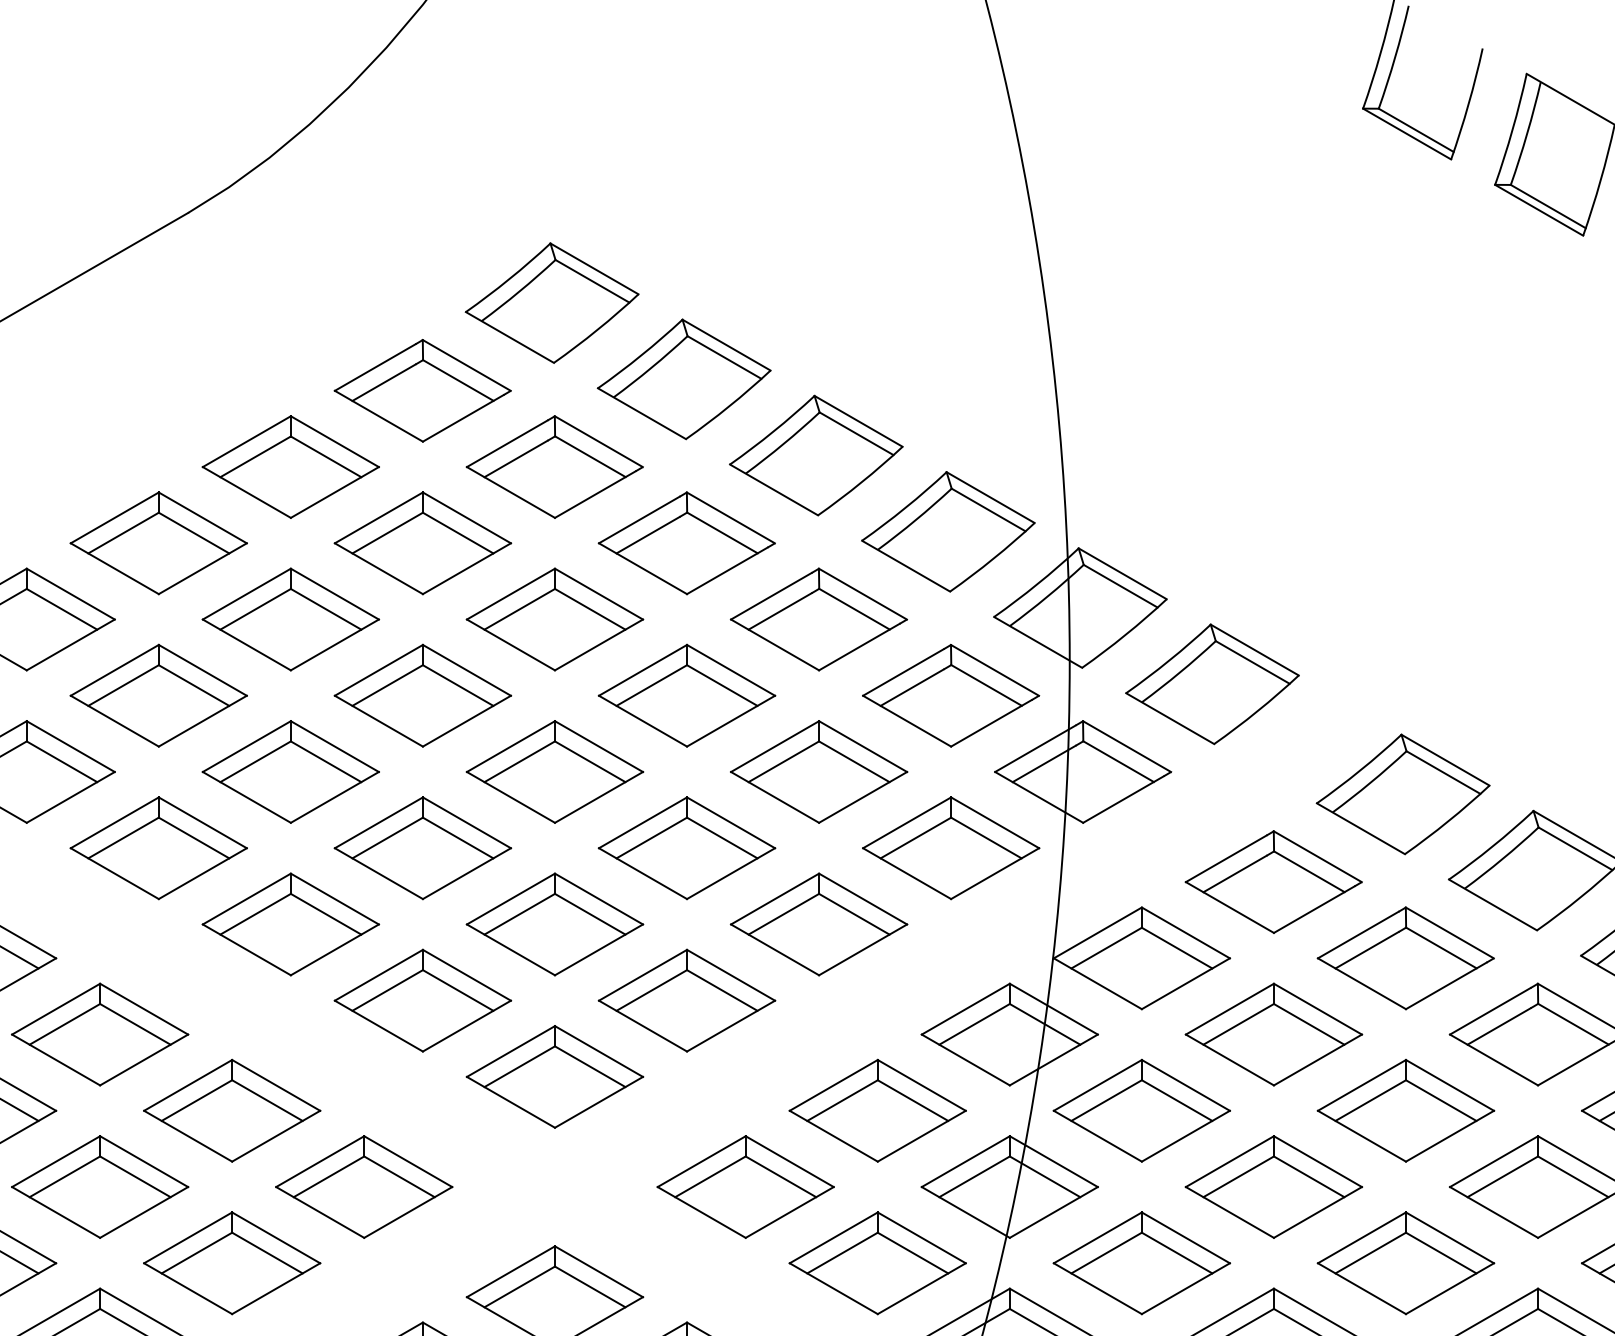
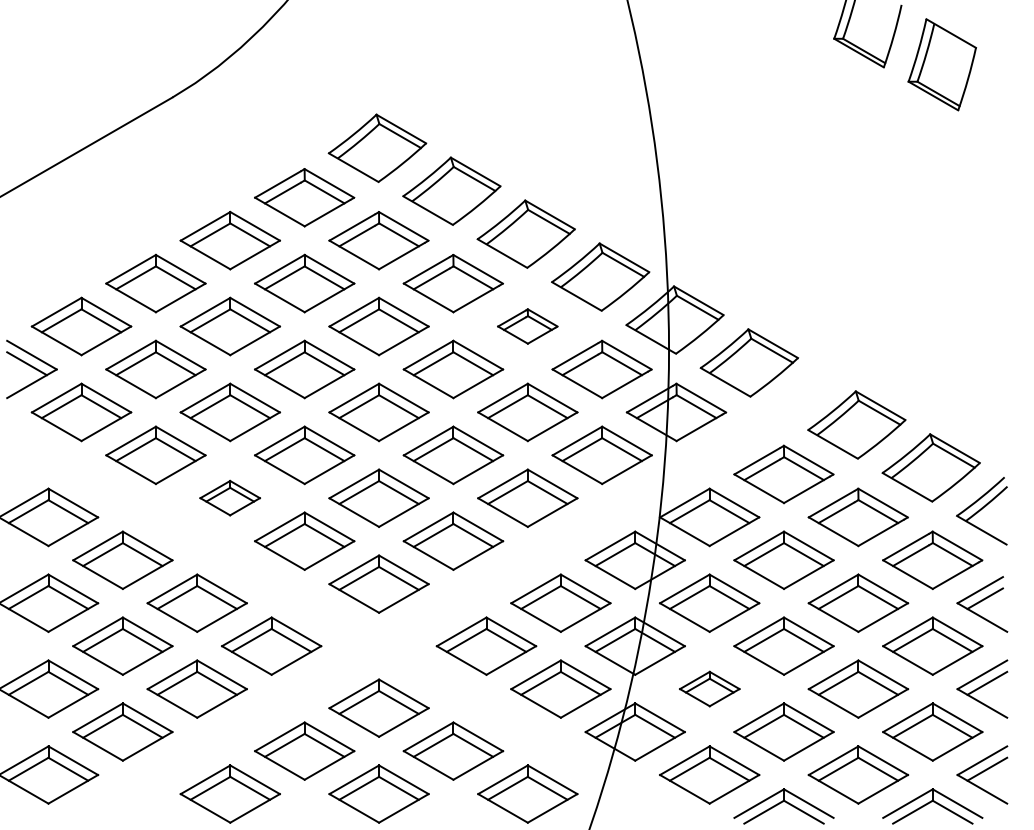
part: (818, 619) -> (527, 326), size x0.6
part: (289, 923) -> (229, 497), size x0.6
part: (1141, 1262) -> (709, 688), size x0.6

